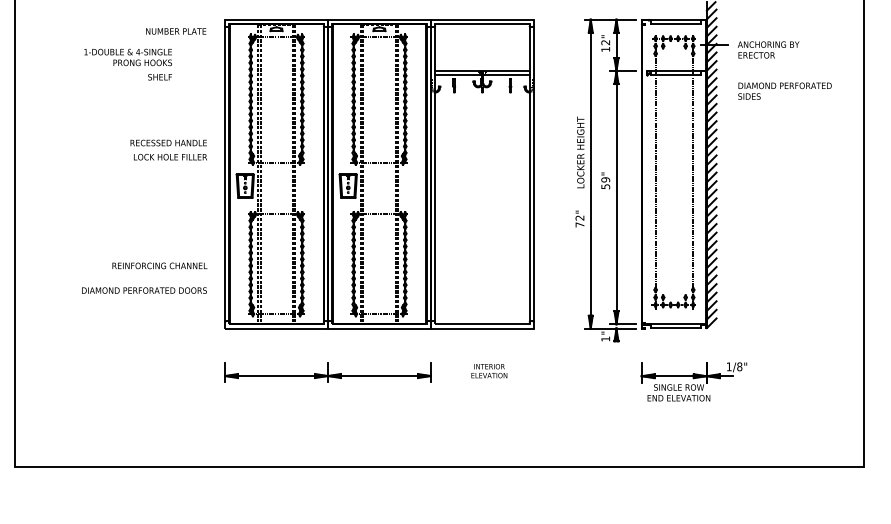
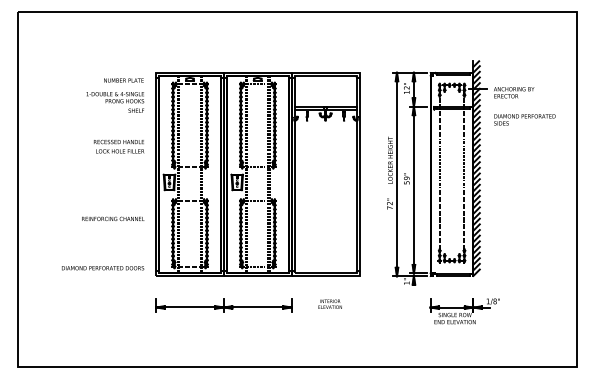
text: (128, 64) -> (115, 102), moved
text: (169, 149) -> (119, 146), moved
text: (160, 265) -> (113, 218), moved
text: (145, 291) -> (103, 268), moved

